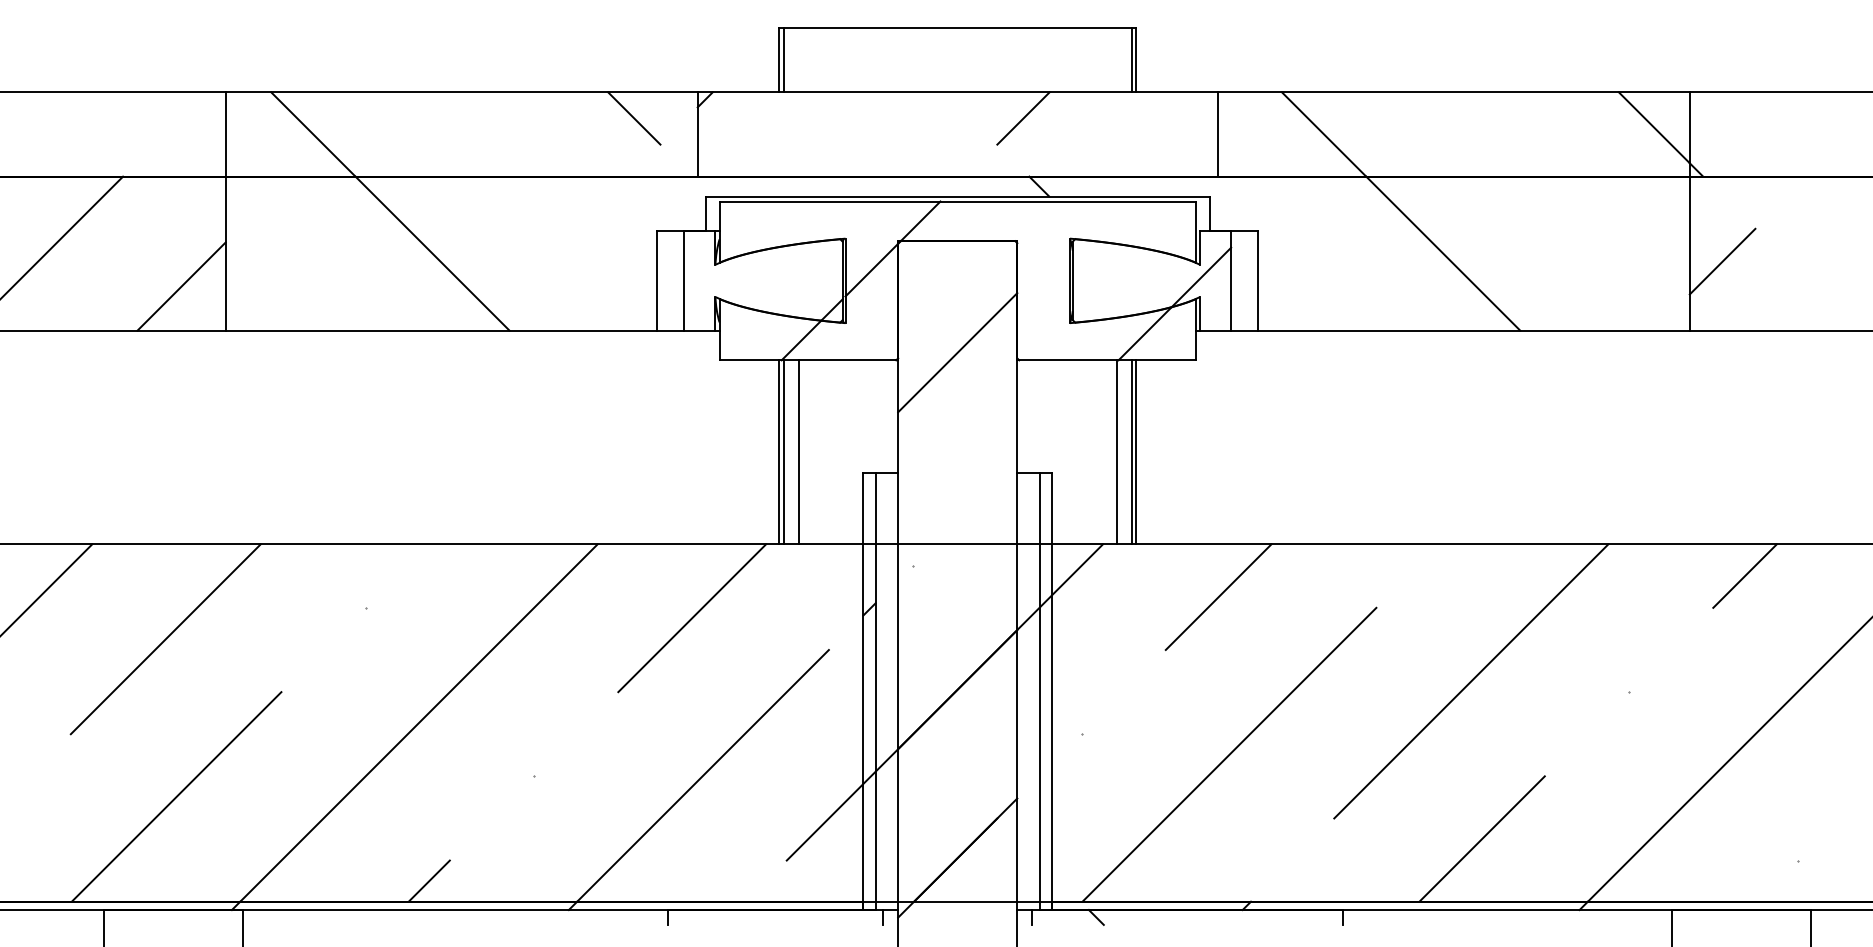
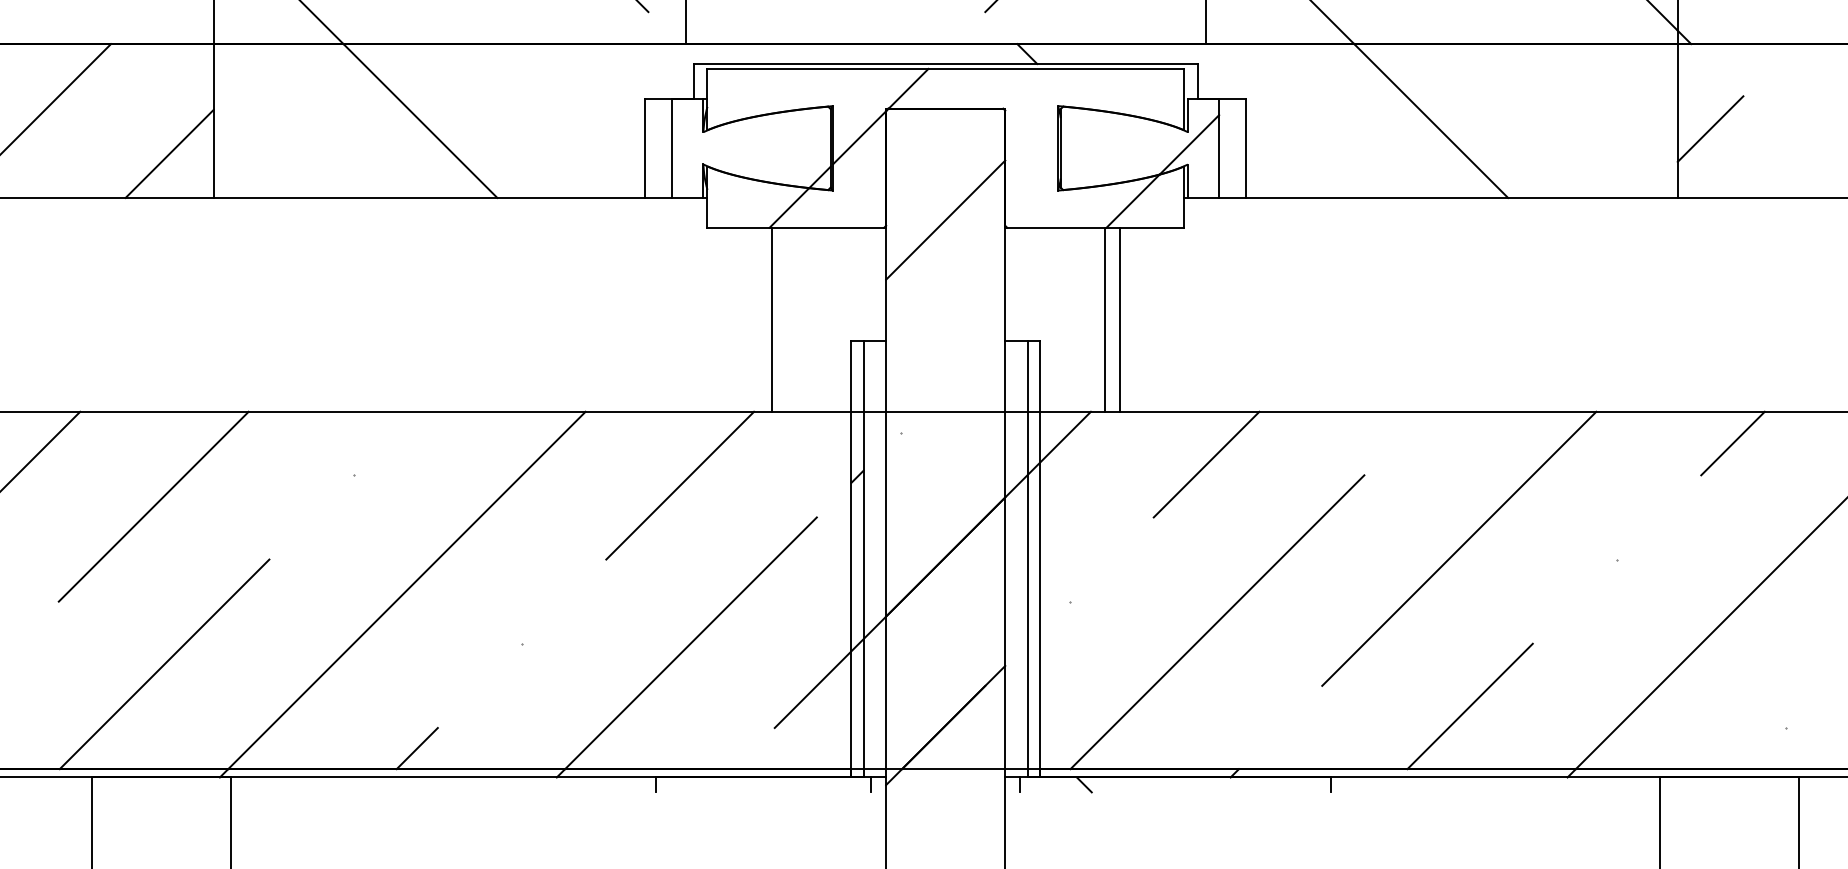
line: (779, 452) -> (767, 319), removed
line: (799, 452) -> (787, 319), removed
line: (1136, 452) -> (1124, 319), removed

